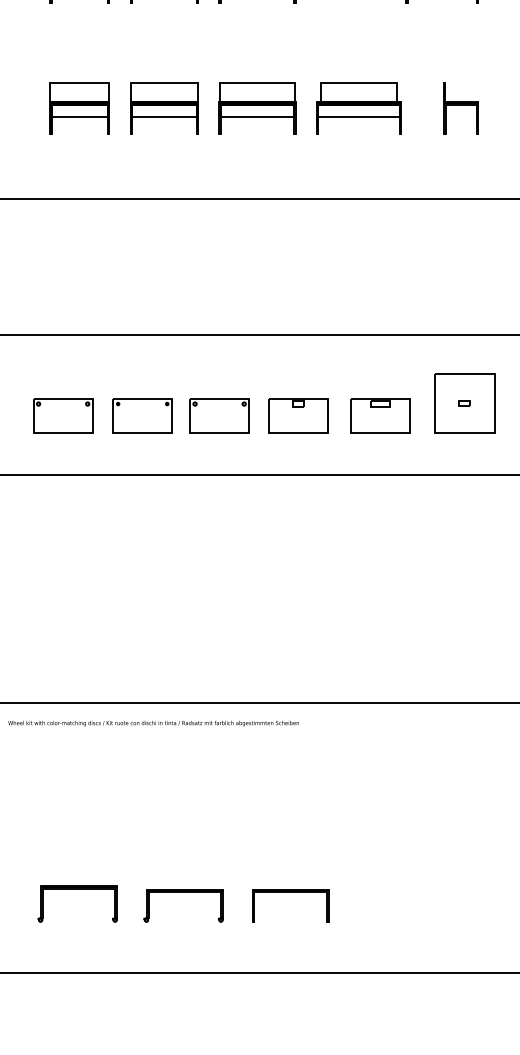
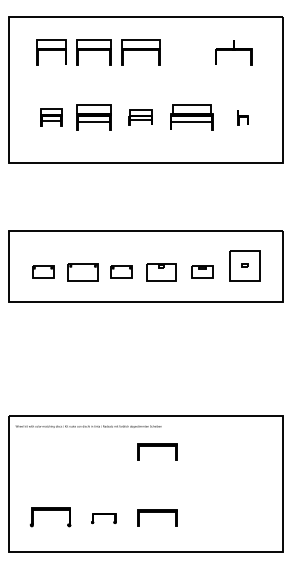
part: (79, 108) -> (51, 117), size x0.7
part: (256, 108) -> (140, 117), size x0.6
part: (461, 108) -> (243, 117), size x0.6
part: (61, 416) -> (42, 272), size x0.7
part: (218, 416) -> (121, 272), size x0.7
part: (380, 416) -> (202, 272), size x0.7
part: (290, 772) -> (157, 451), added
part: (183, 906) -> (103, 518), size x0.6

